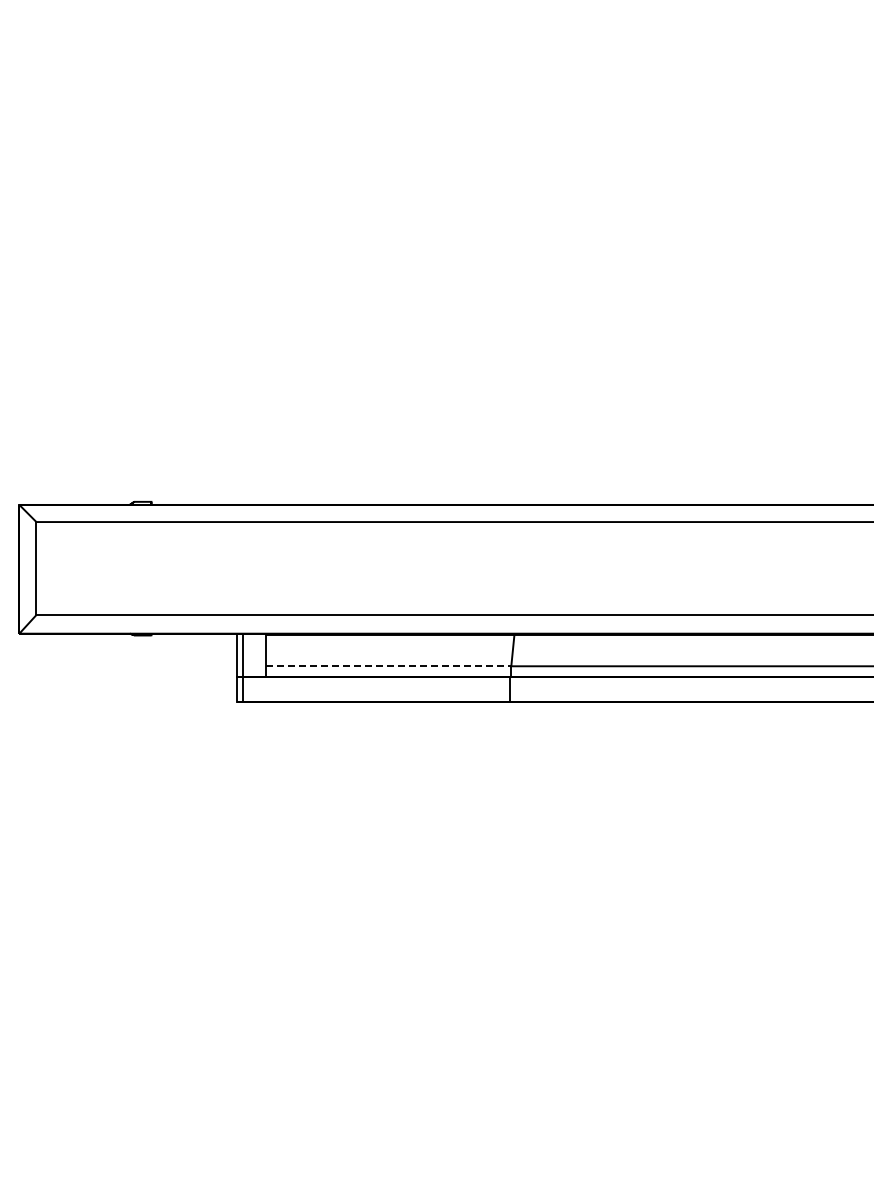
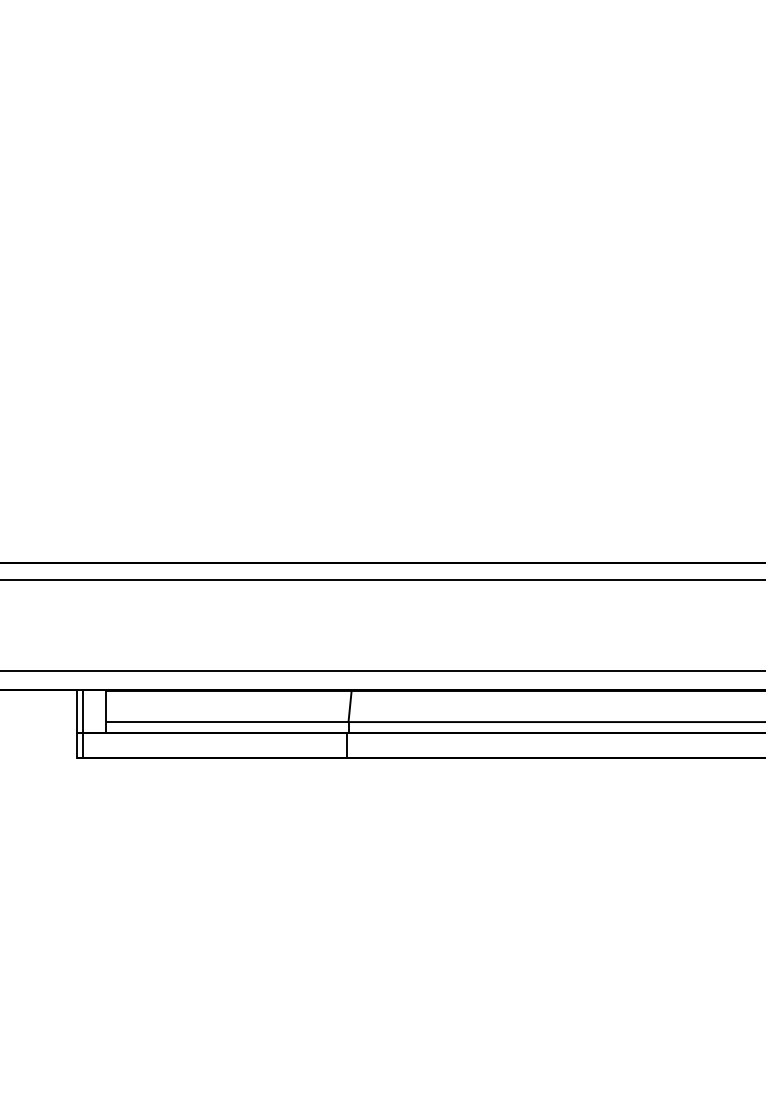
line: (388, 666) -> (227, 722), dashed -> solid

